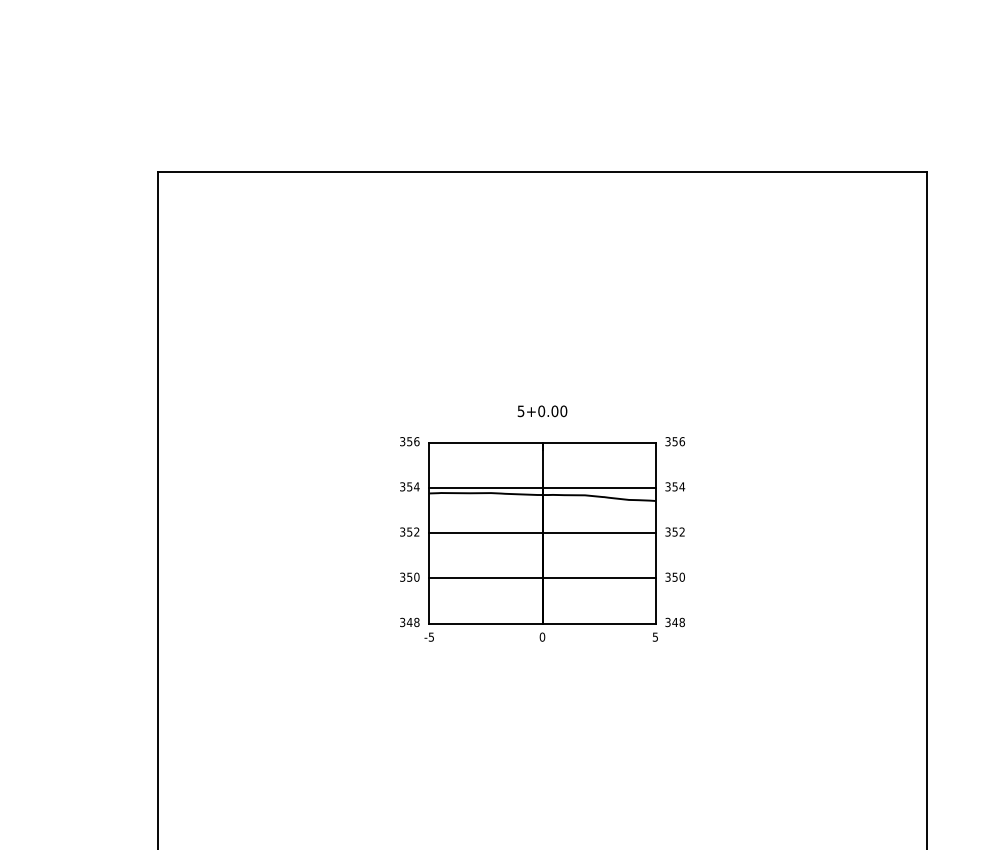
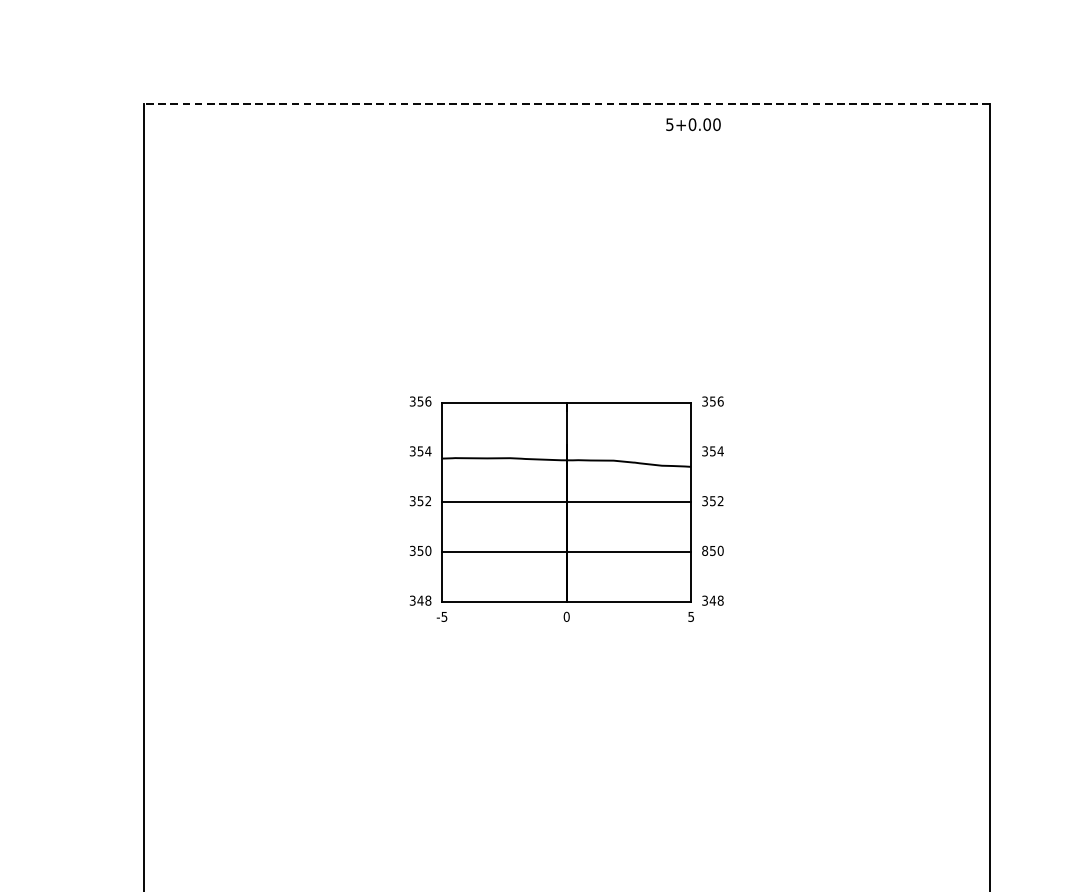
line: (541, 171) -> (565, 103), solid -> dashed
text: (542, 411) -> (693, 124), moved
line: (542, 488) -> (566, 453), removed
text: (667, 576) -> (704, 550), 350 -> 850

